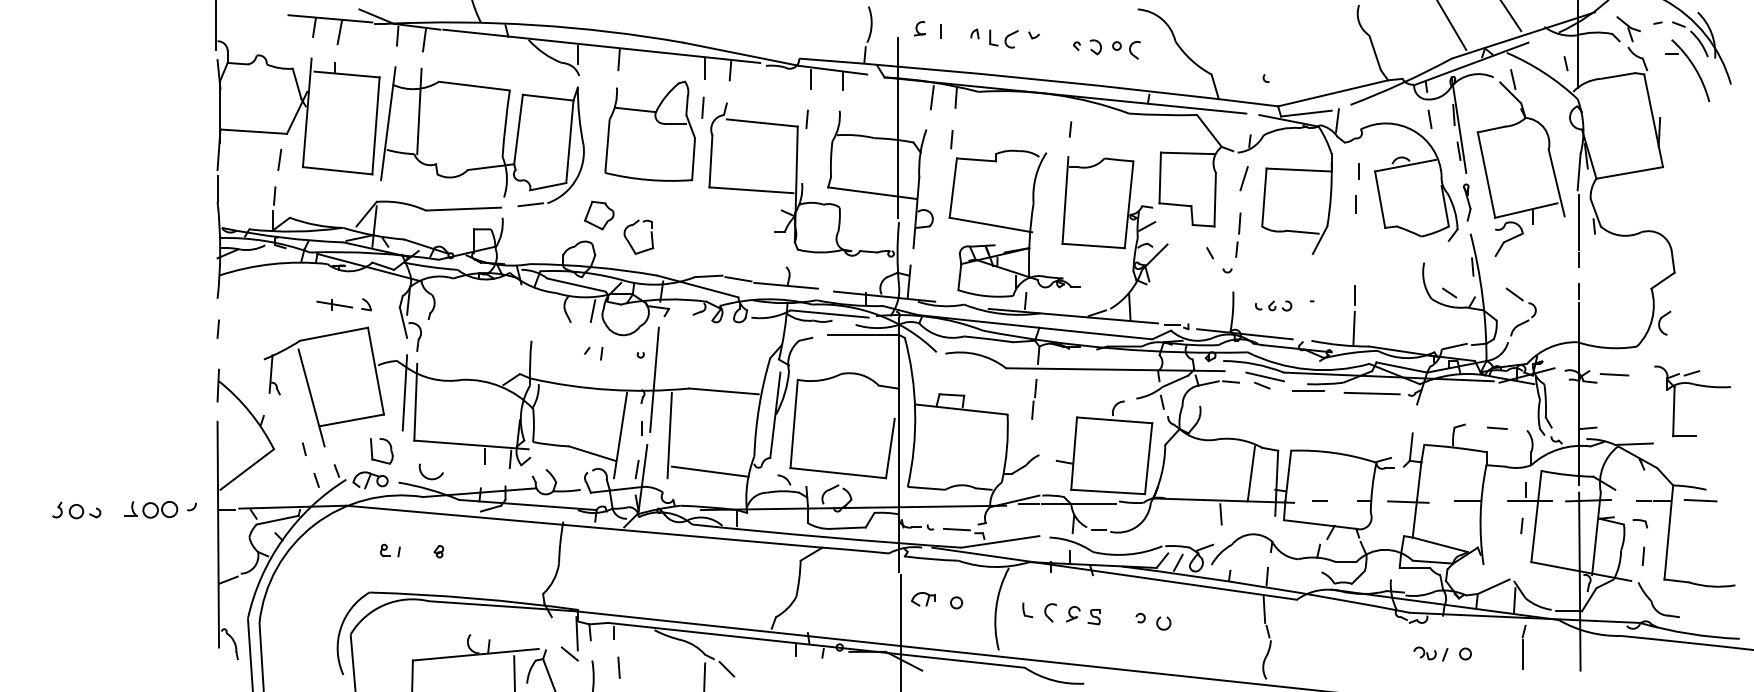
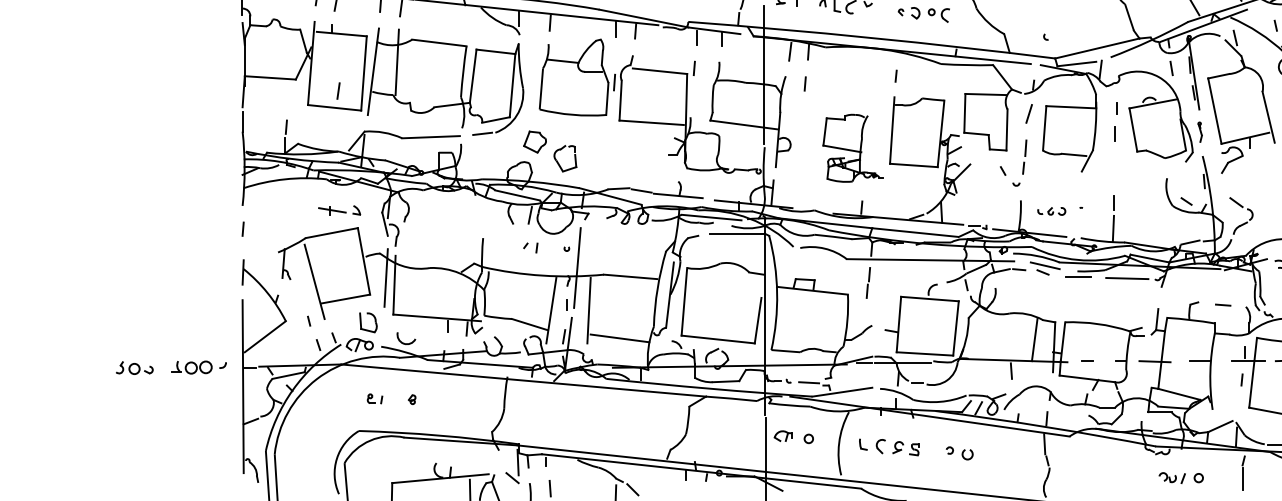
line: (702, 107) -> (614, 82), moved
line: (279, 159) -> (338, 90), moved
part: (1467, 202) -> (1200, 132), size x0.7
part: (1014, 223) -> (853, 148), size x0.6

